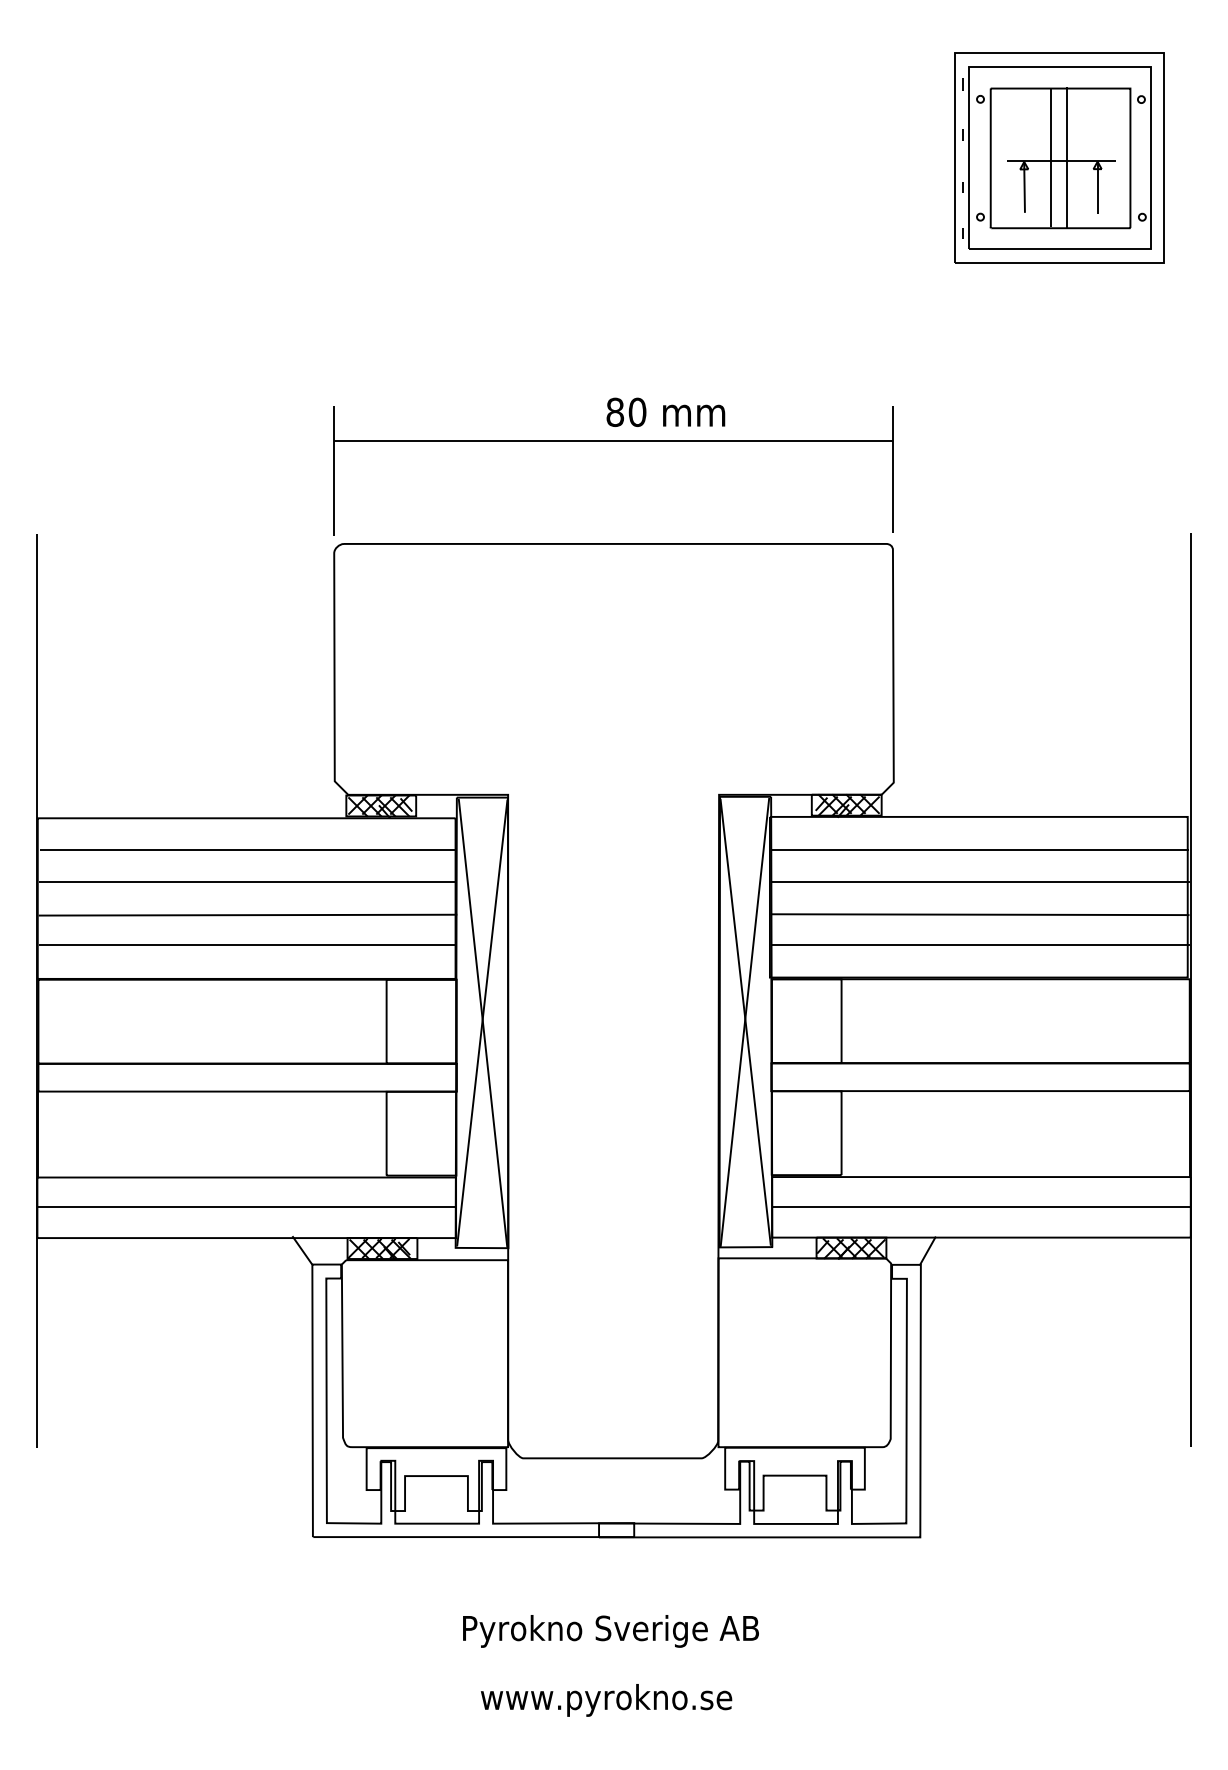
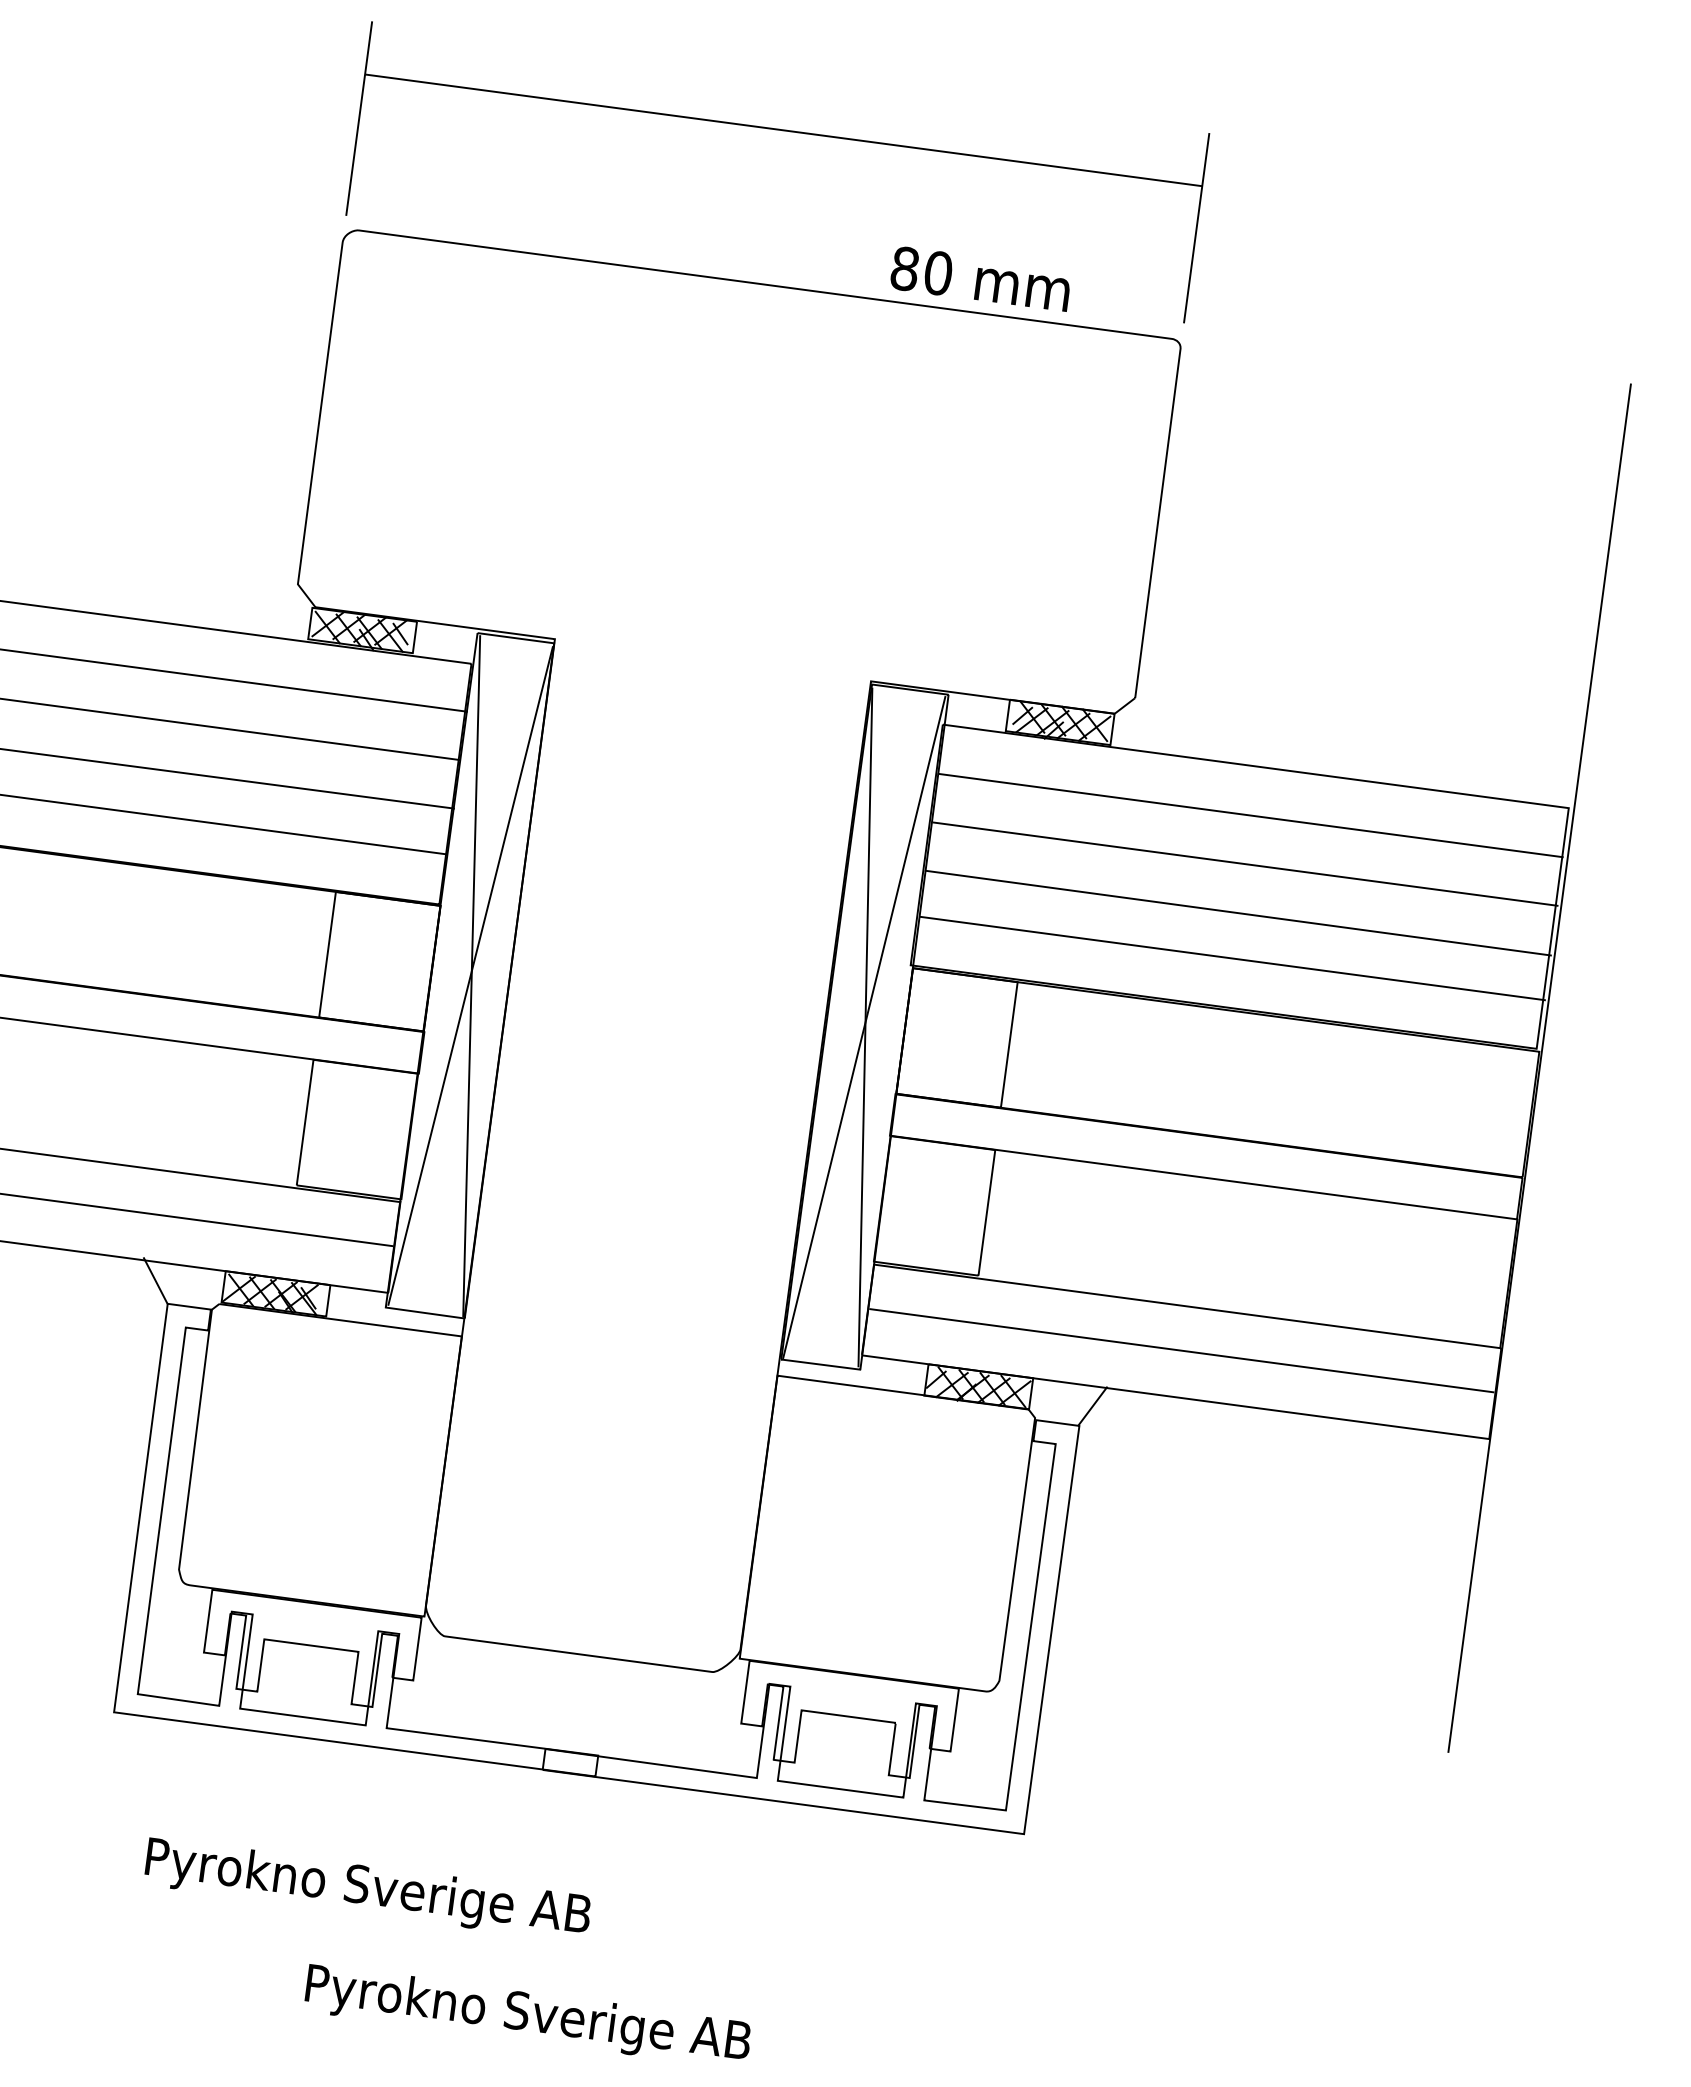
text: (665, 411) -> (980, 277), moved
text: (610, 1631) -> (367, 1890), moved
text: (610, 1700) -> (527, 2016), www.pyrokno.se -> Pyrokno Sverige AB

